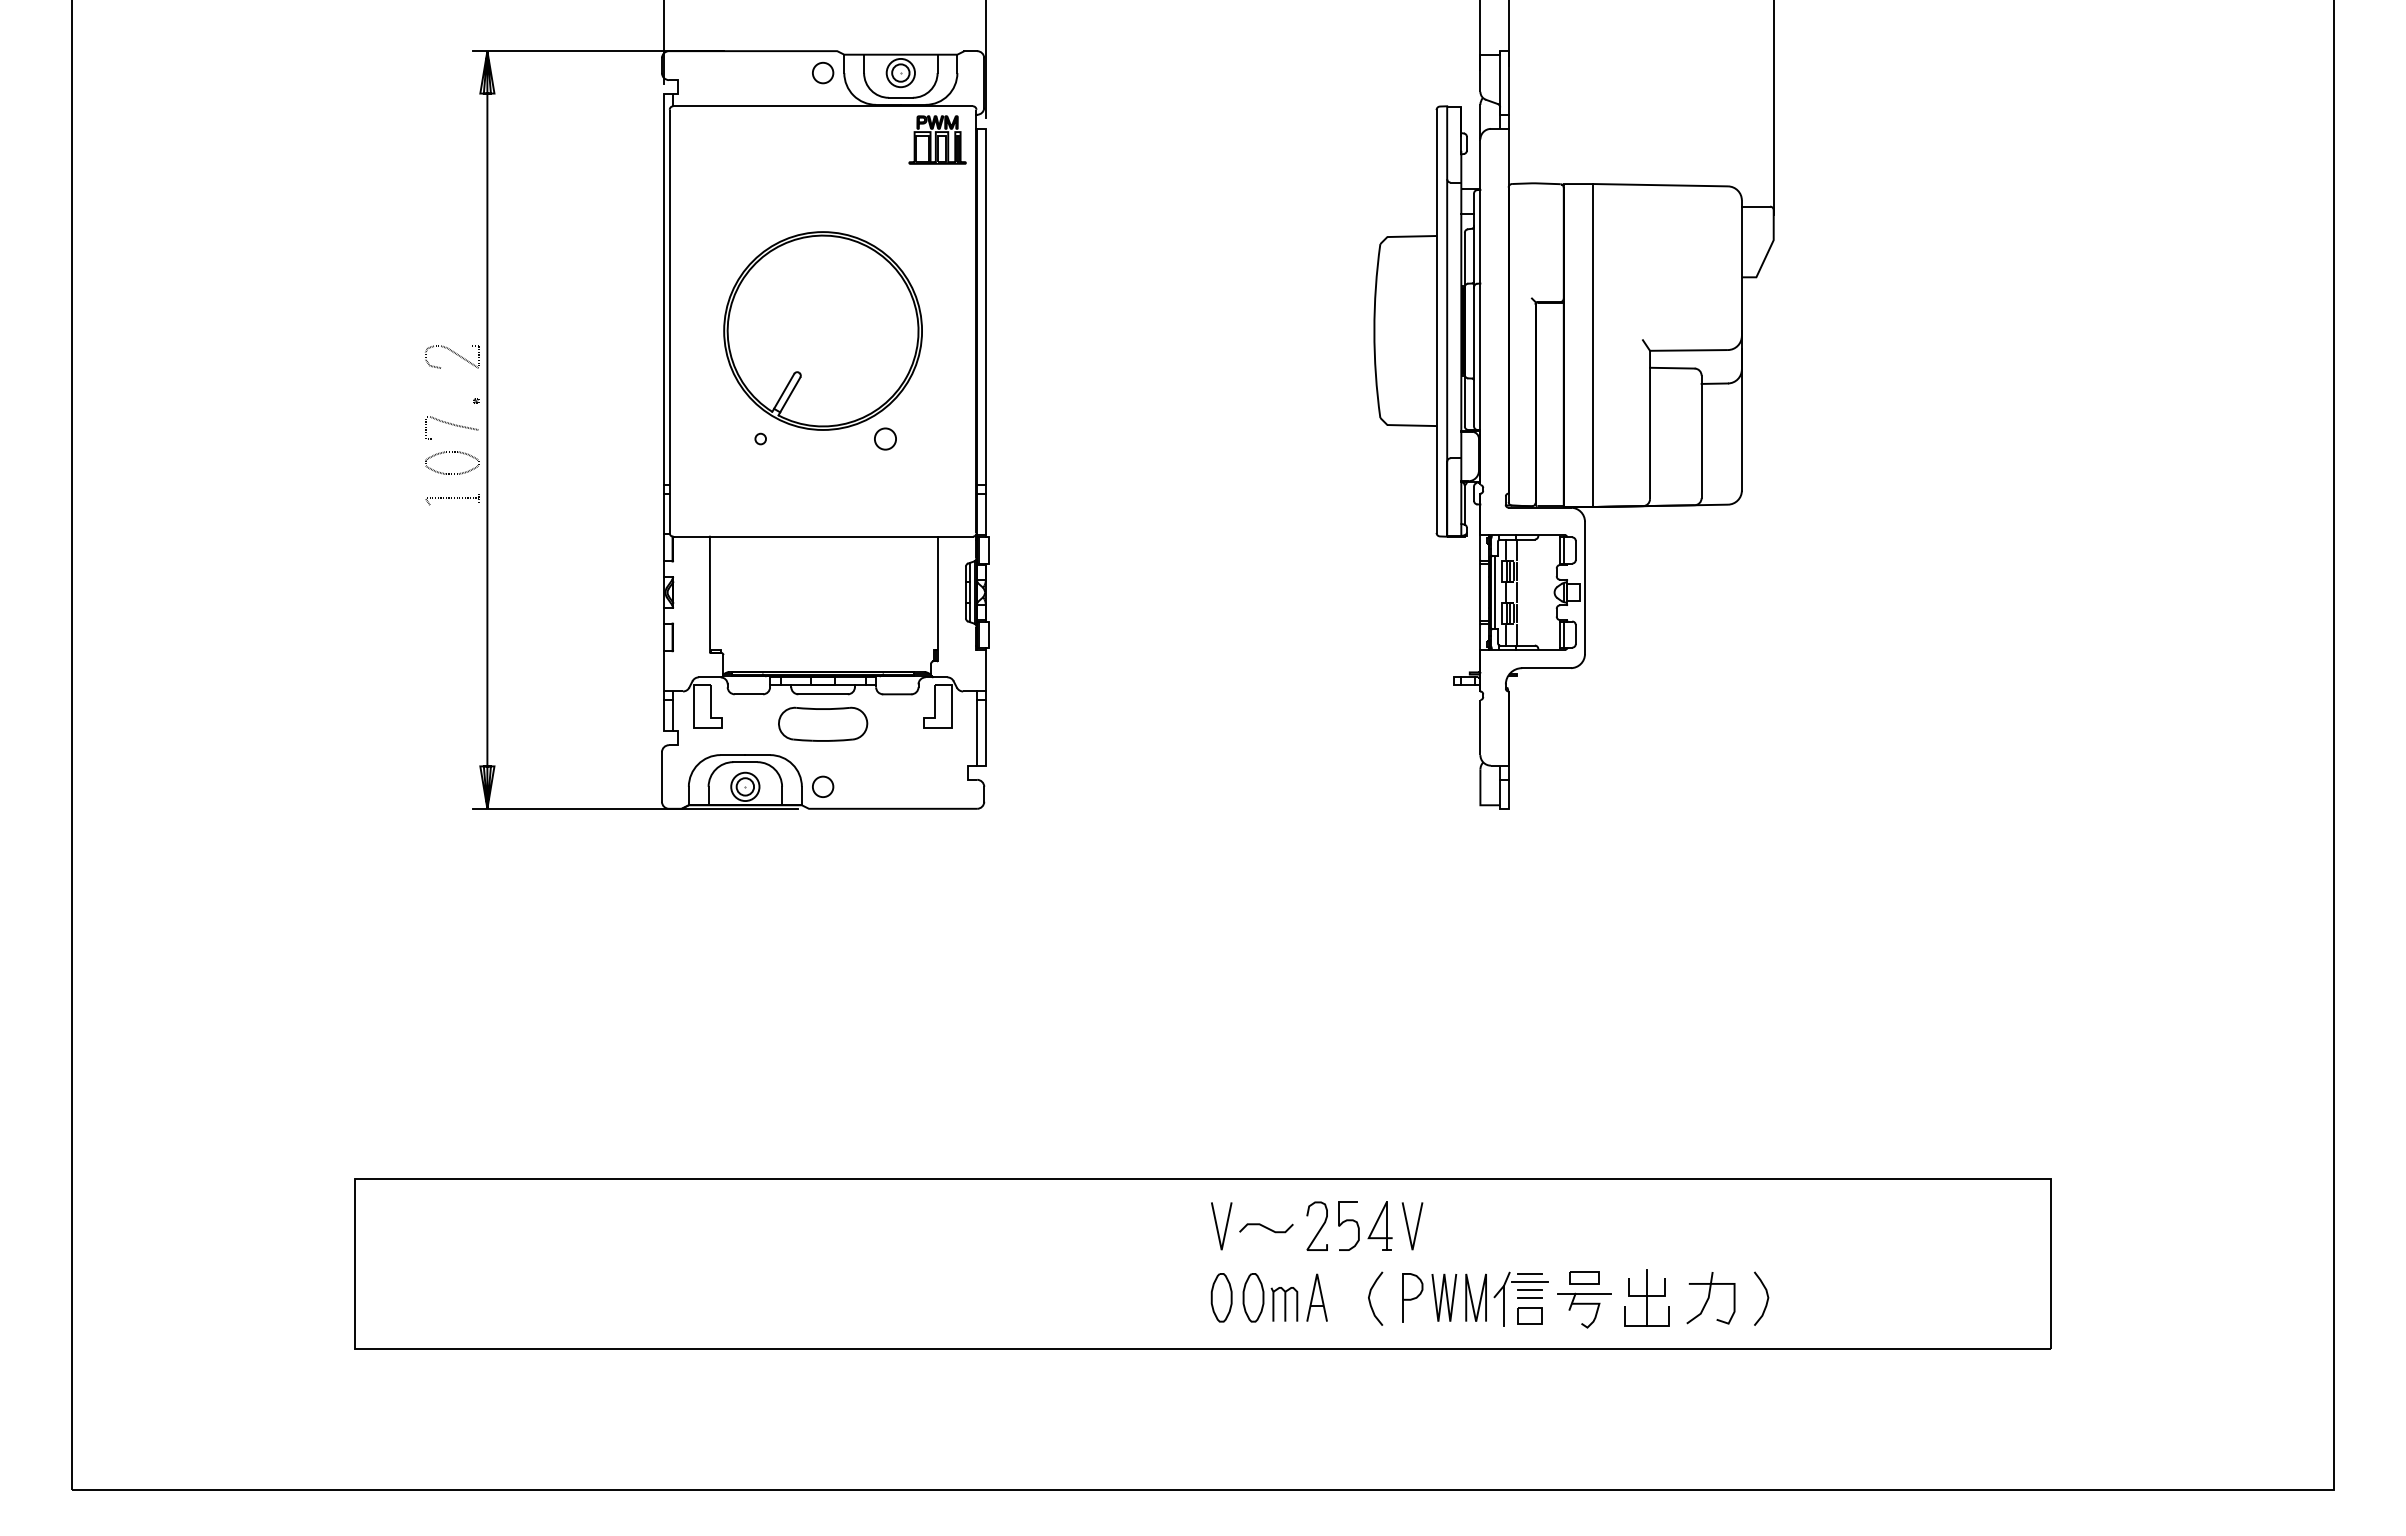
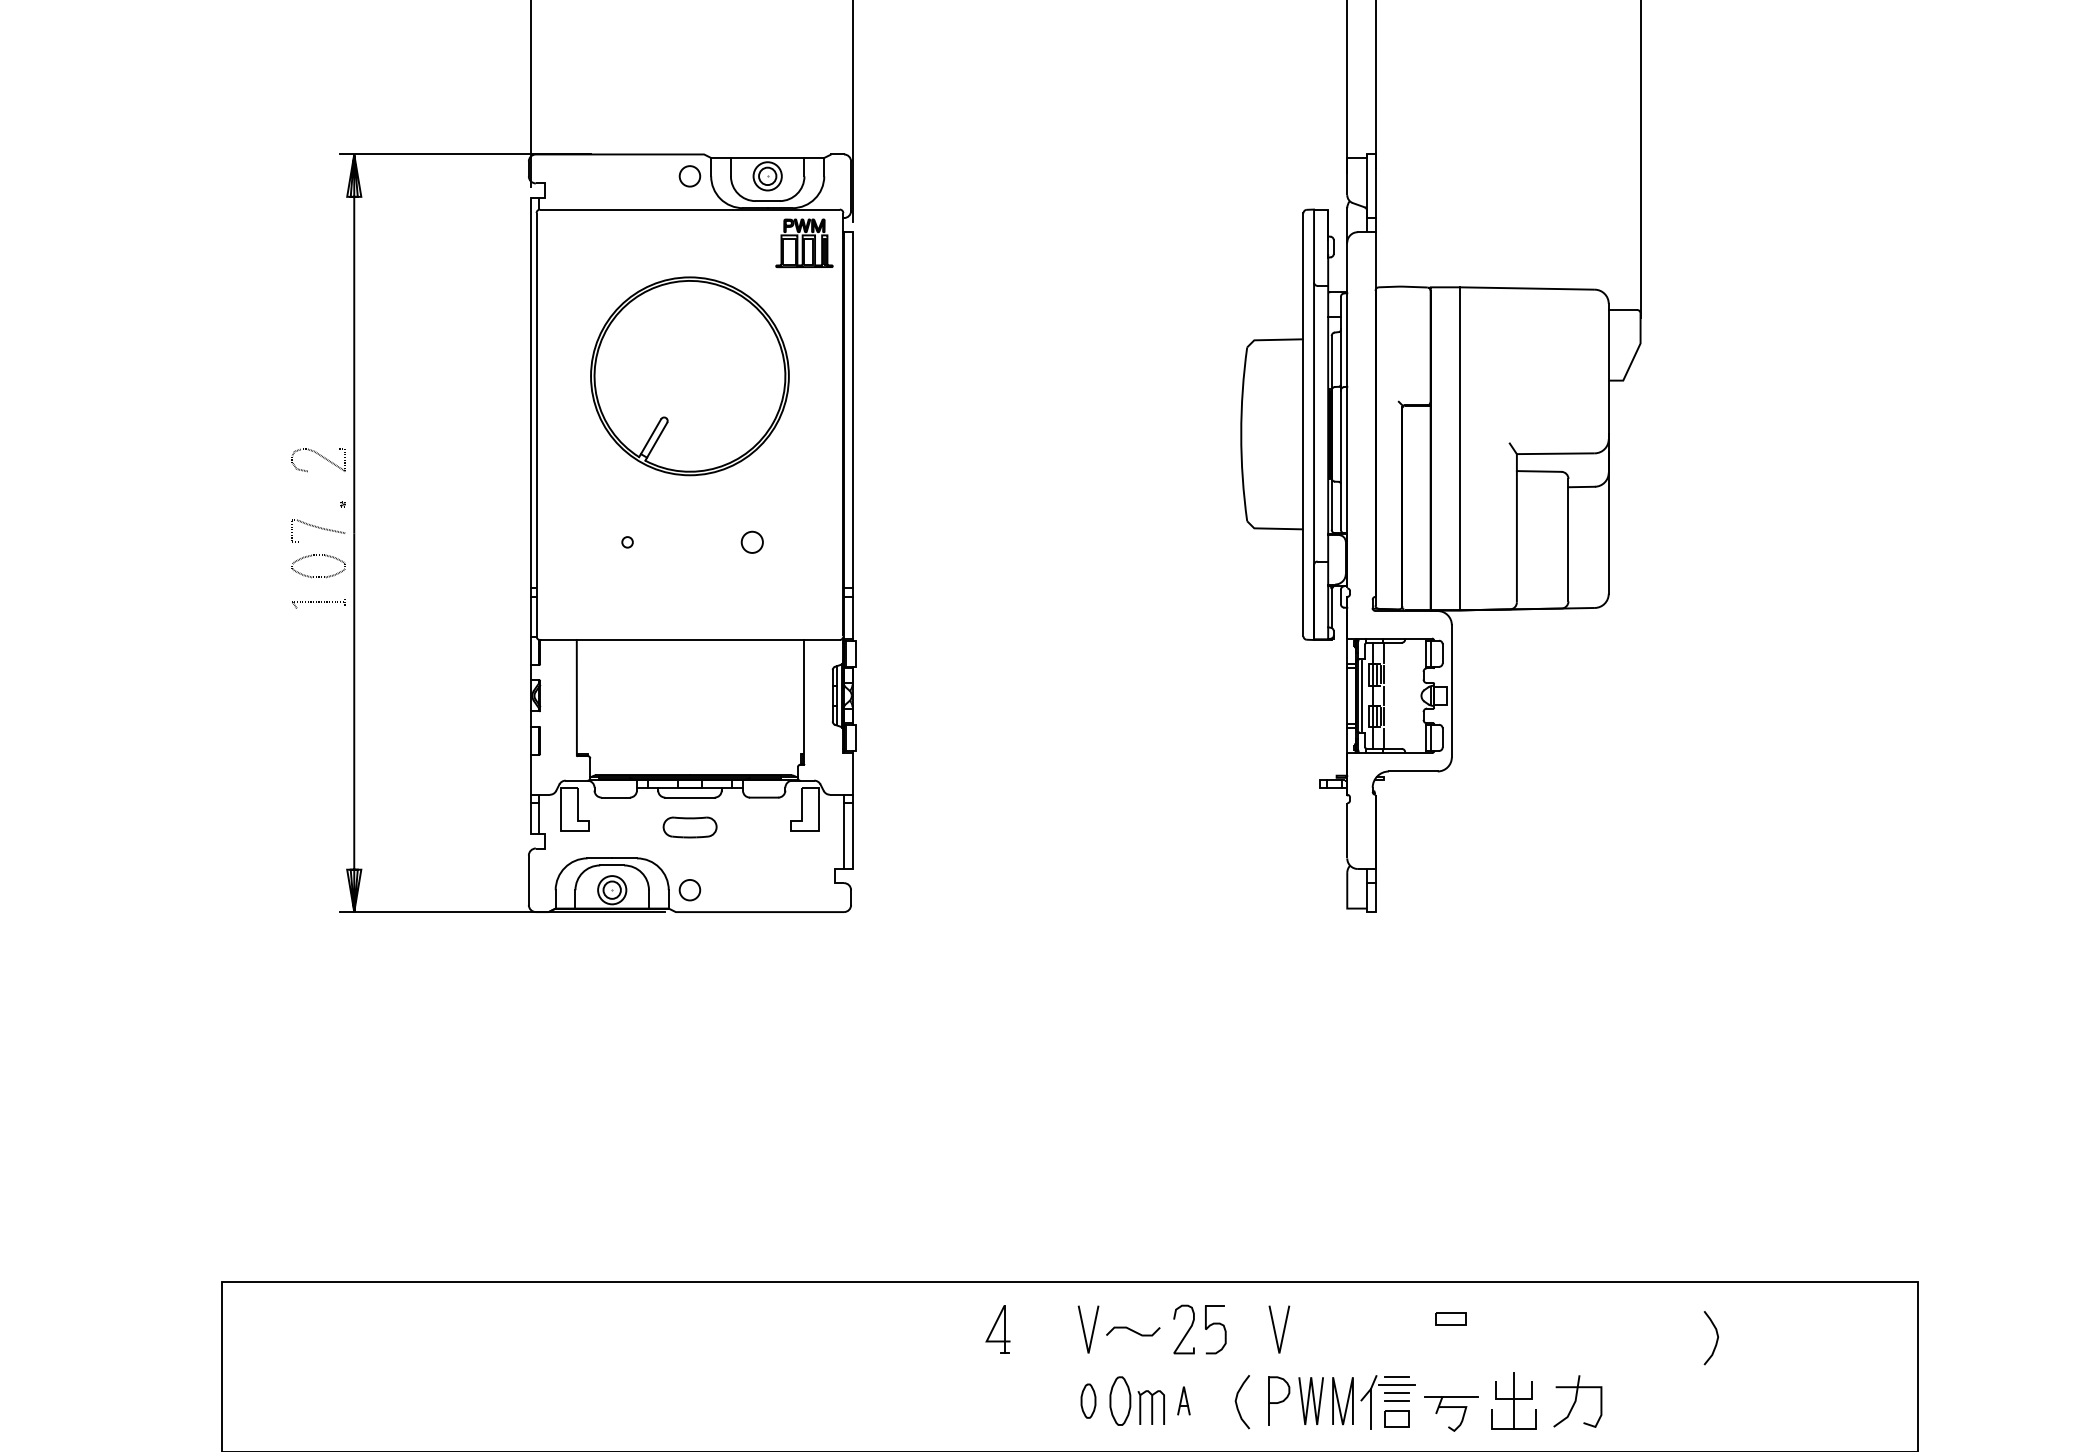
part: (822, 330) -> (689, 375), moved
part: (823, 723) -> (690, 826), size x0.6
part: (1379, 1225) -> (997, 1328), moved
part: (1584, 1277) -> (1451, 1318), moved
part: (1221, 1297) -> (1088, 1400), size x0.7
part: (1316, 1297) -> (1183, 1400), size x0.6
curve: (1766, 1300) -> (1716, 1339), moved

